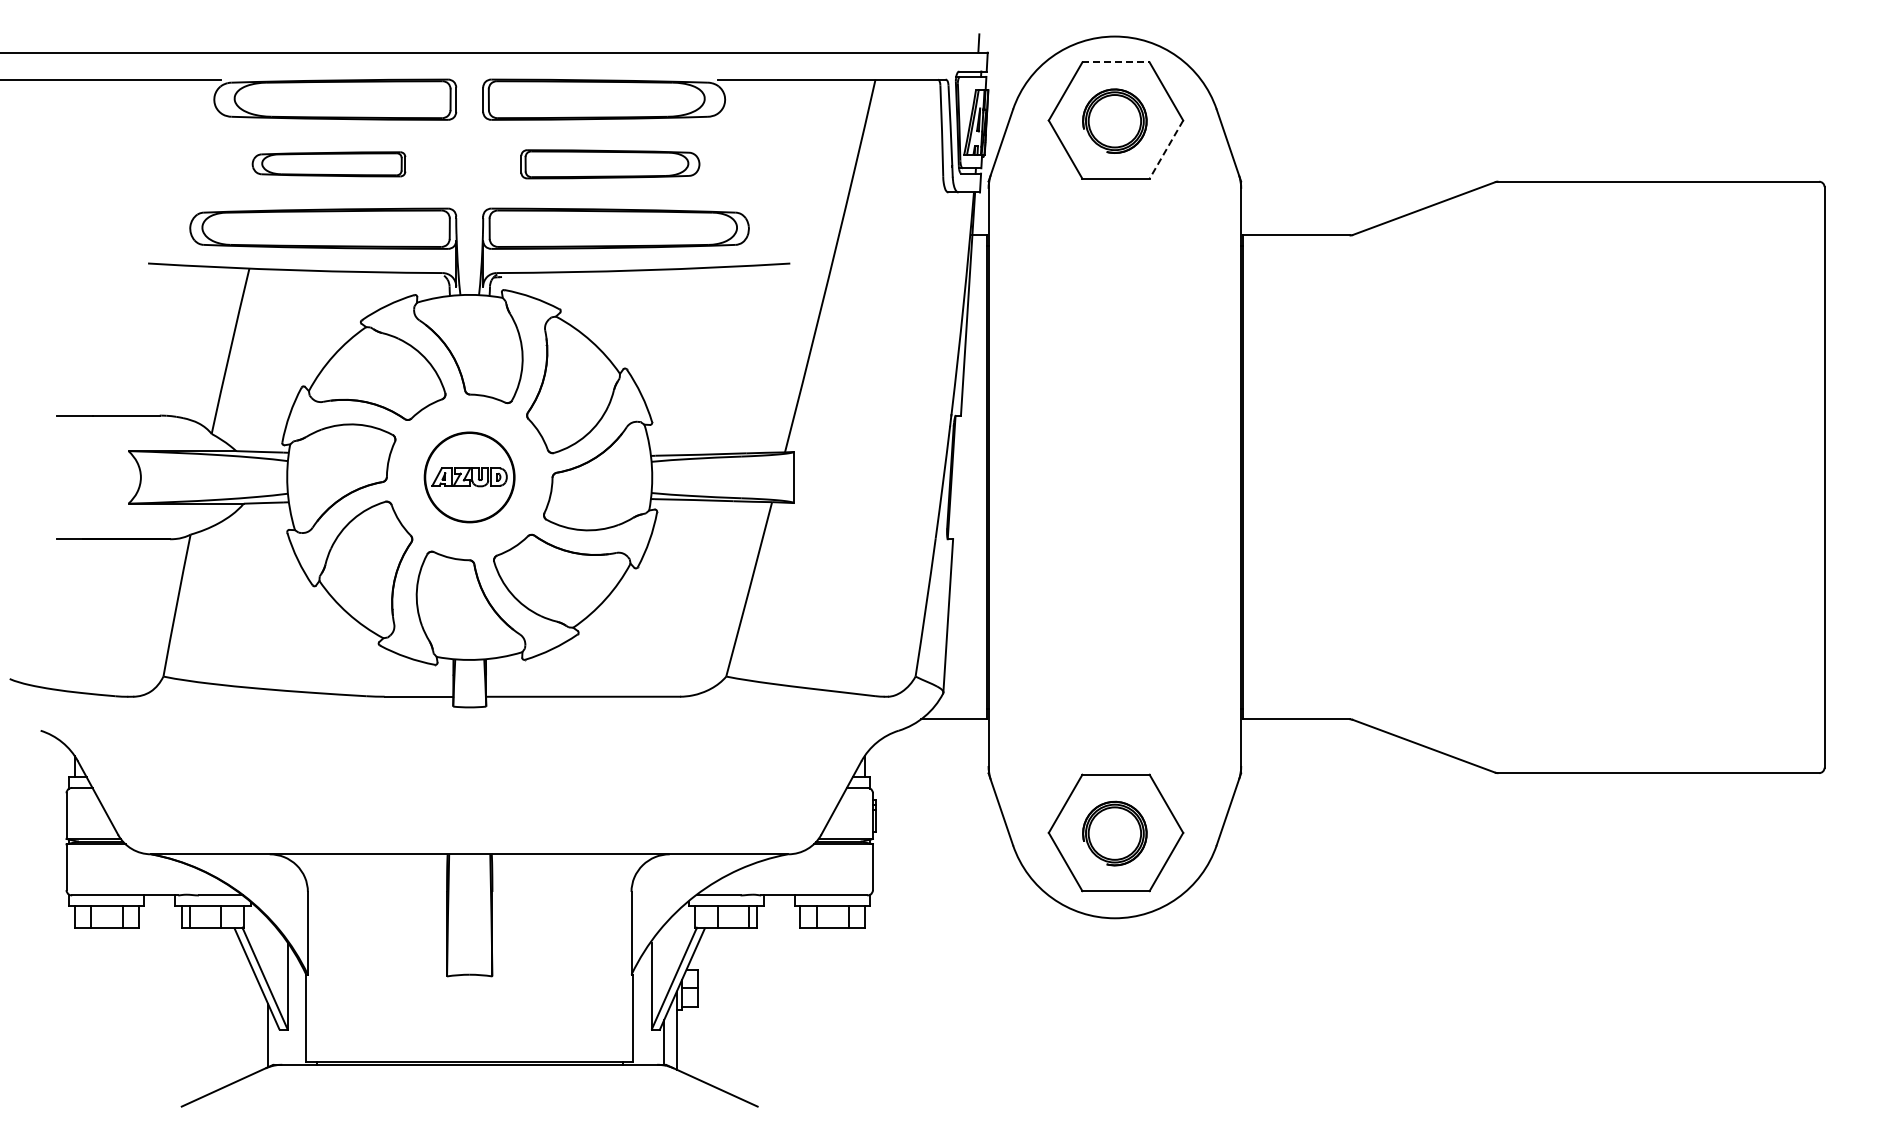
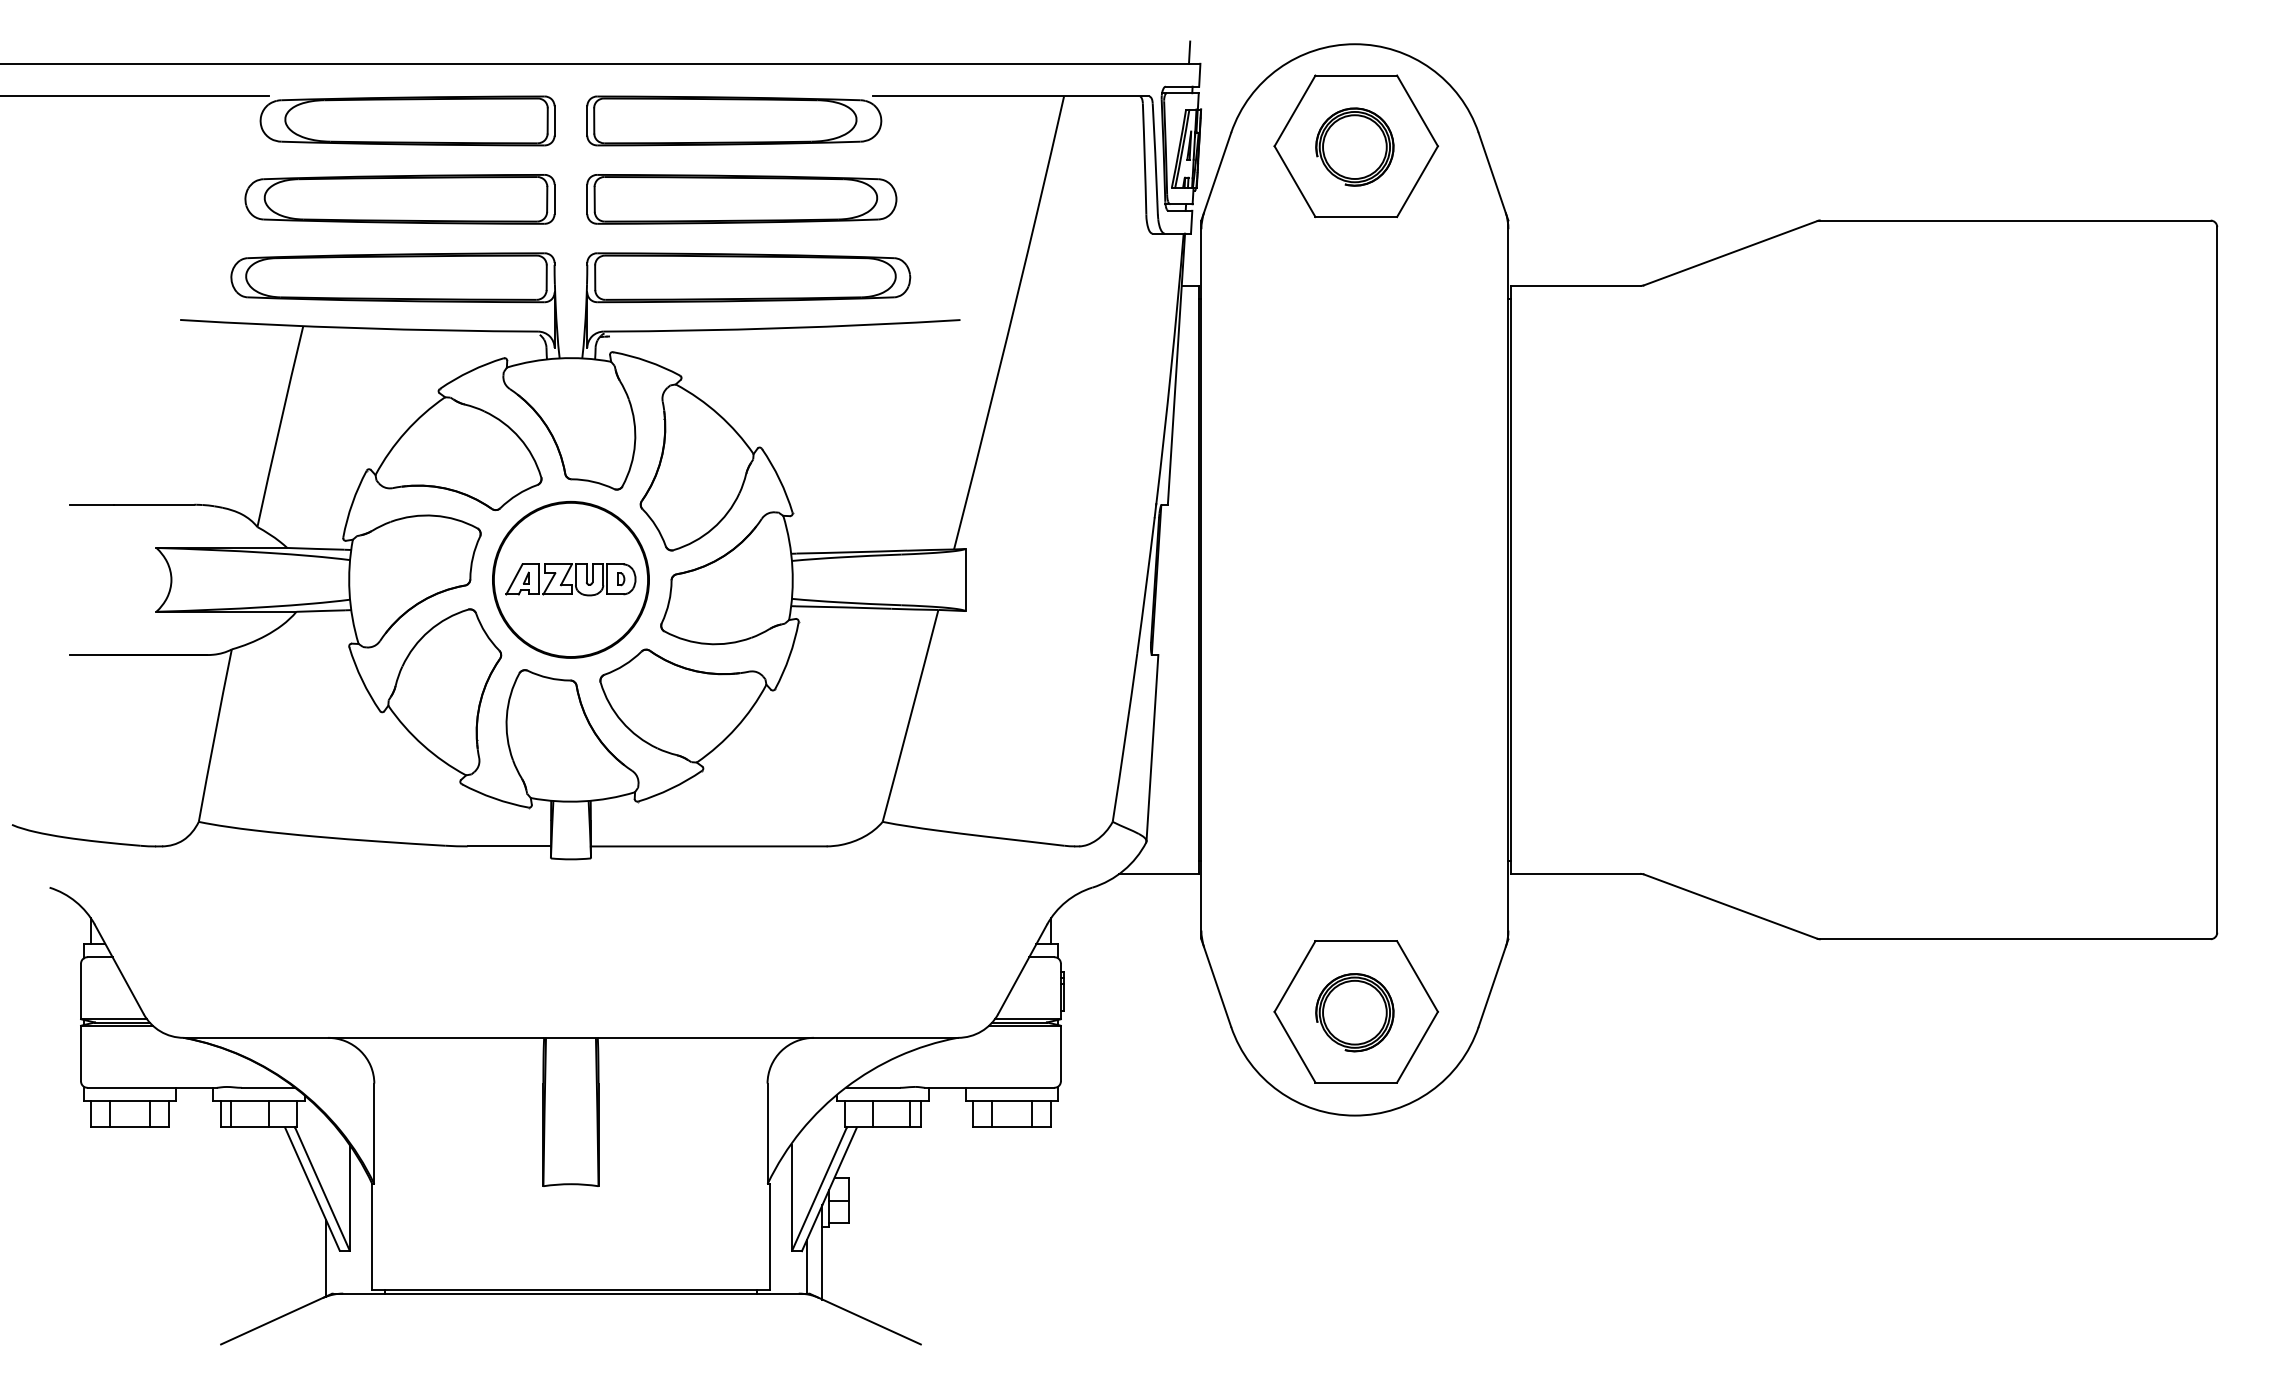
line: (1116, 62) -> (1356, 75), dashed -> solid
line: (1166, 149) -> (1417, 181), dashed -> solid
part: (328, 164) -> (399, 199), size x1.67
part: (610, 164) -> (742, 199), size x1.43
part: (469, 477) -> (570, 579), size x1.43

